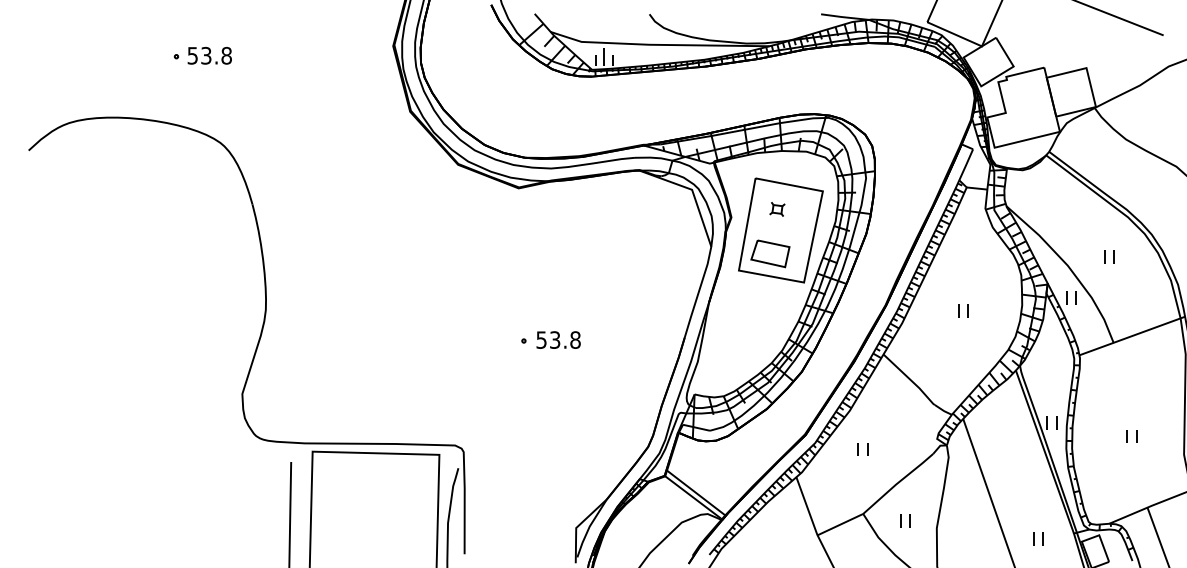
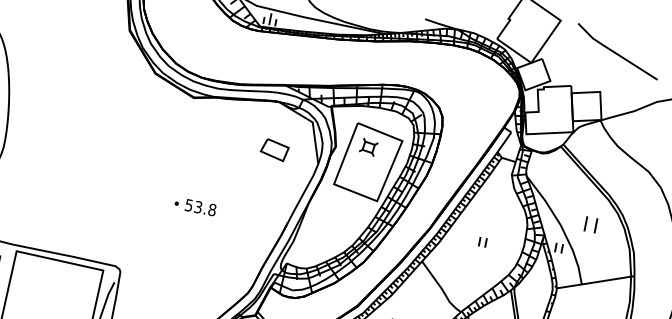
part: (777, 209) -> (368, 147), size x1.6
part: (770, 253) -> (274, 149), moved
part: (1109, 256) -> (590, 224), size x1.6

